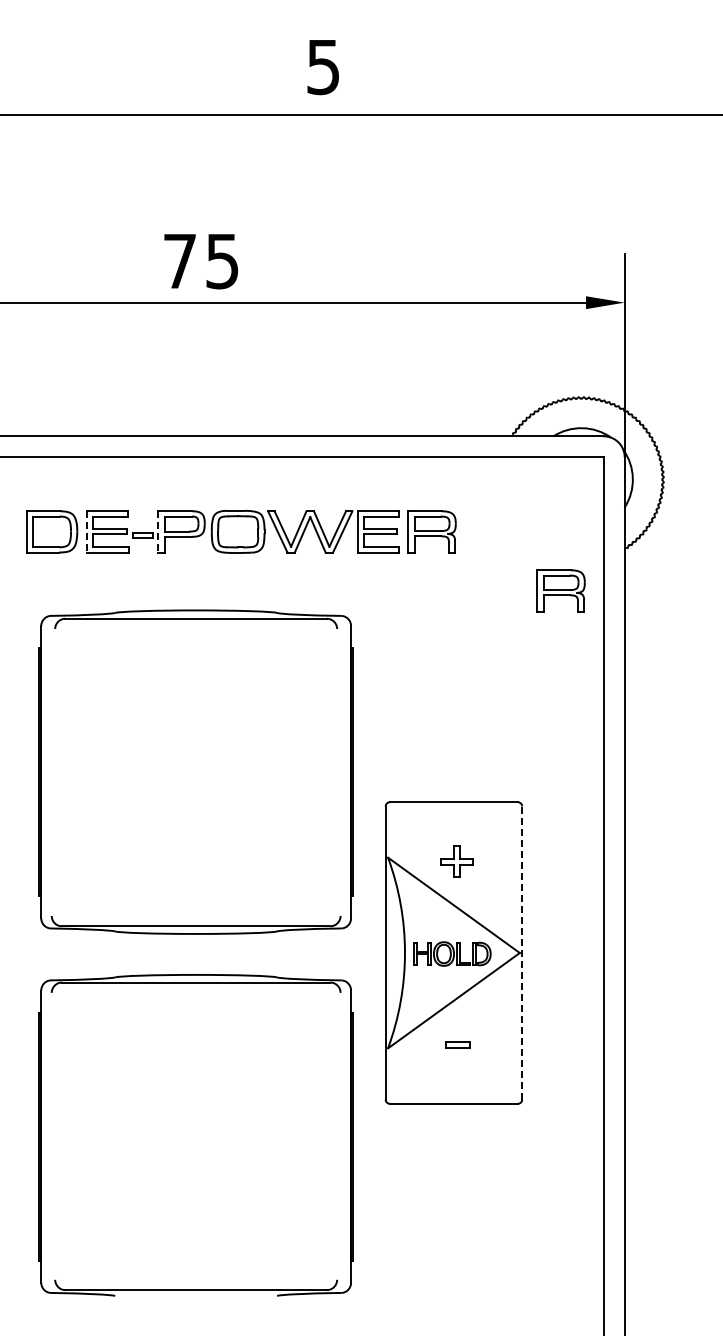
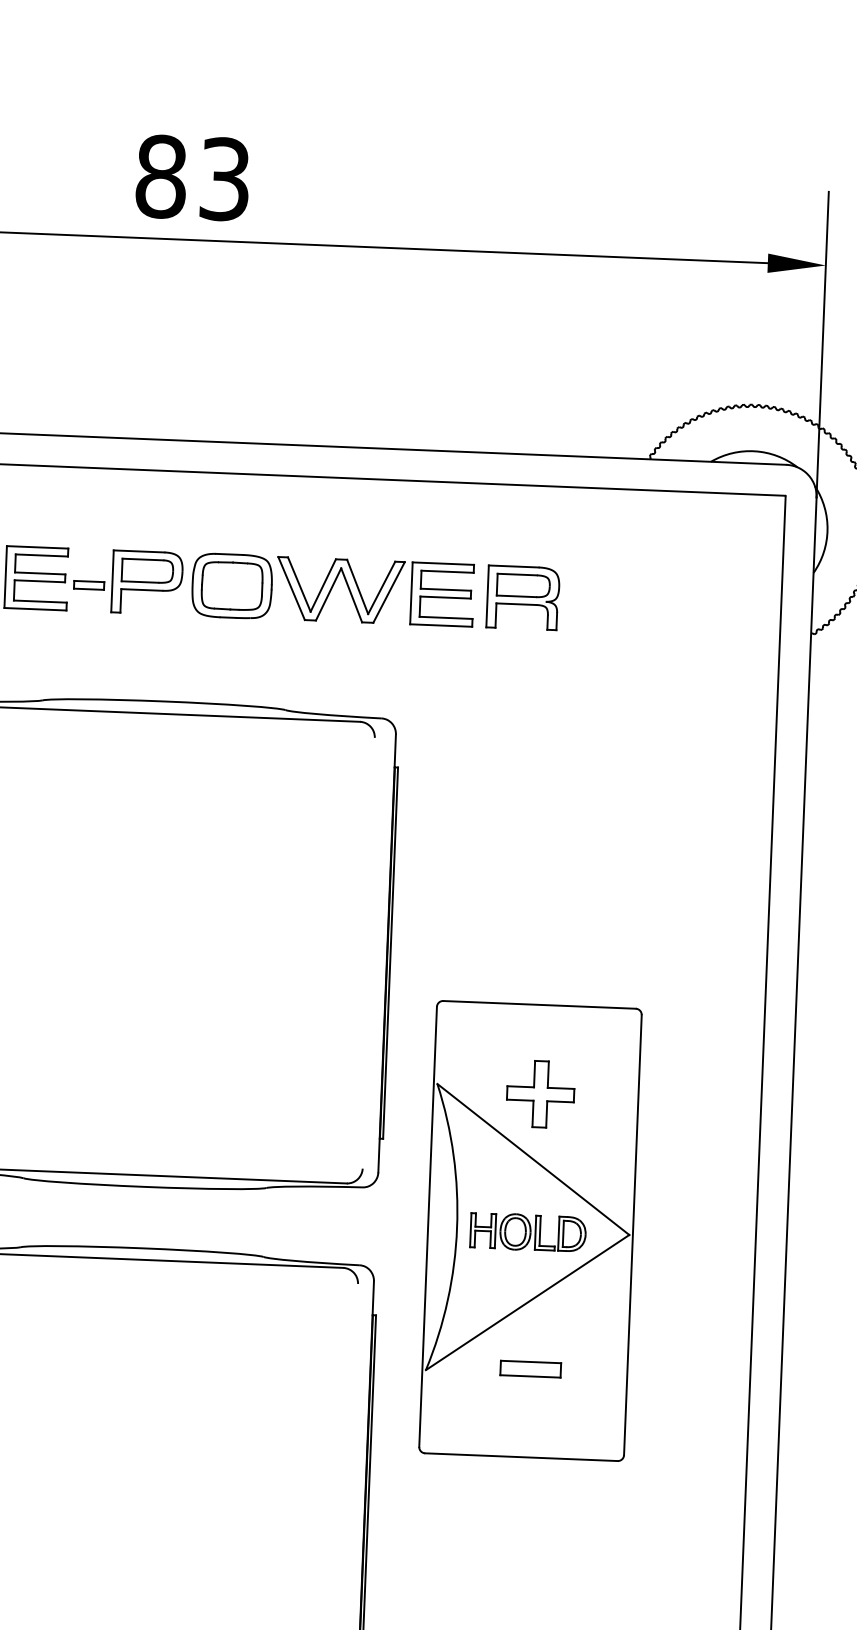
text: (200, 261) -> (191, 178), 75 -> 83
line: (87, 531) -> (6, 576), dashed -> solid
line: (158, 531) -> (112, 580), dashed -> solid
part: (560, 590) -> (712, 693), removed
part: (456, 861) -> (539, 1093), size x1.43
line: (522, 953) -> (633, 1235), dashed -> solid
part: (457, 1044) -> (530, 1368), size x1.67

